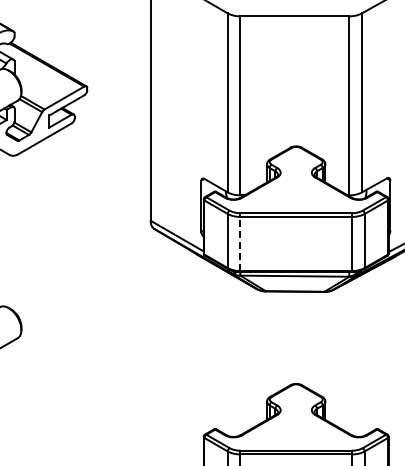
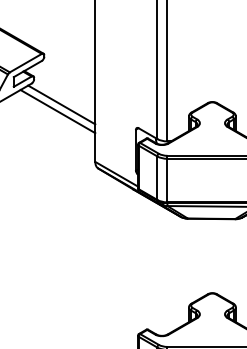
line: (108, 149) -> (61, 104), added
line: (103, 158) -> (57, 111), added
line: (240, 243) -> (167, 180), dashed -> solid

